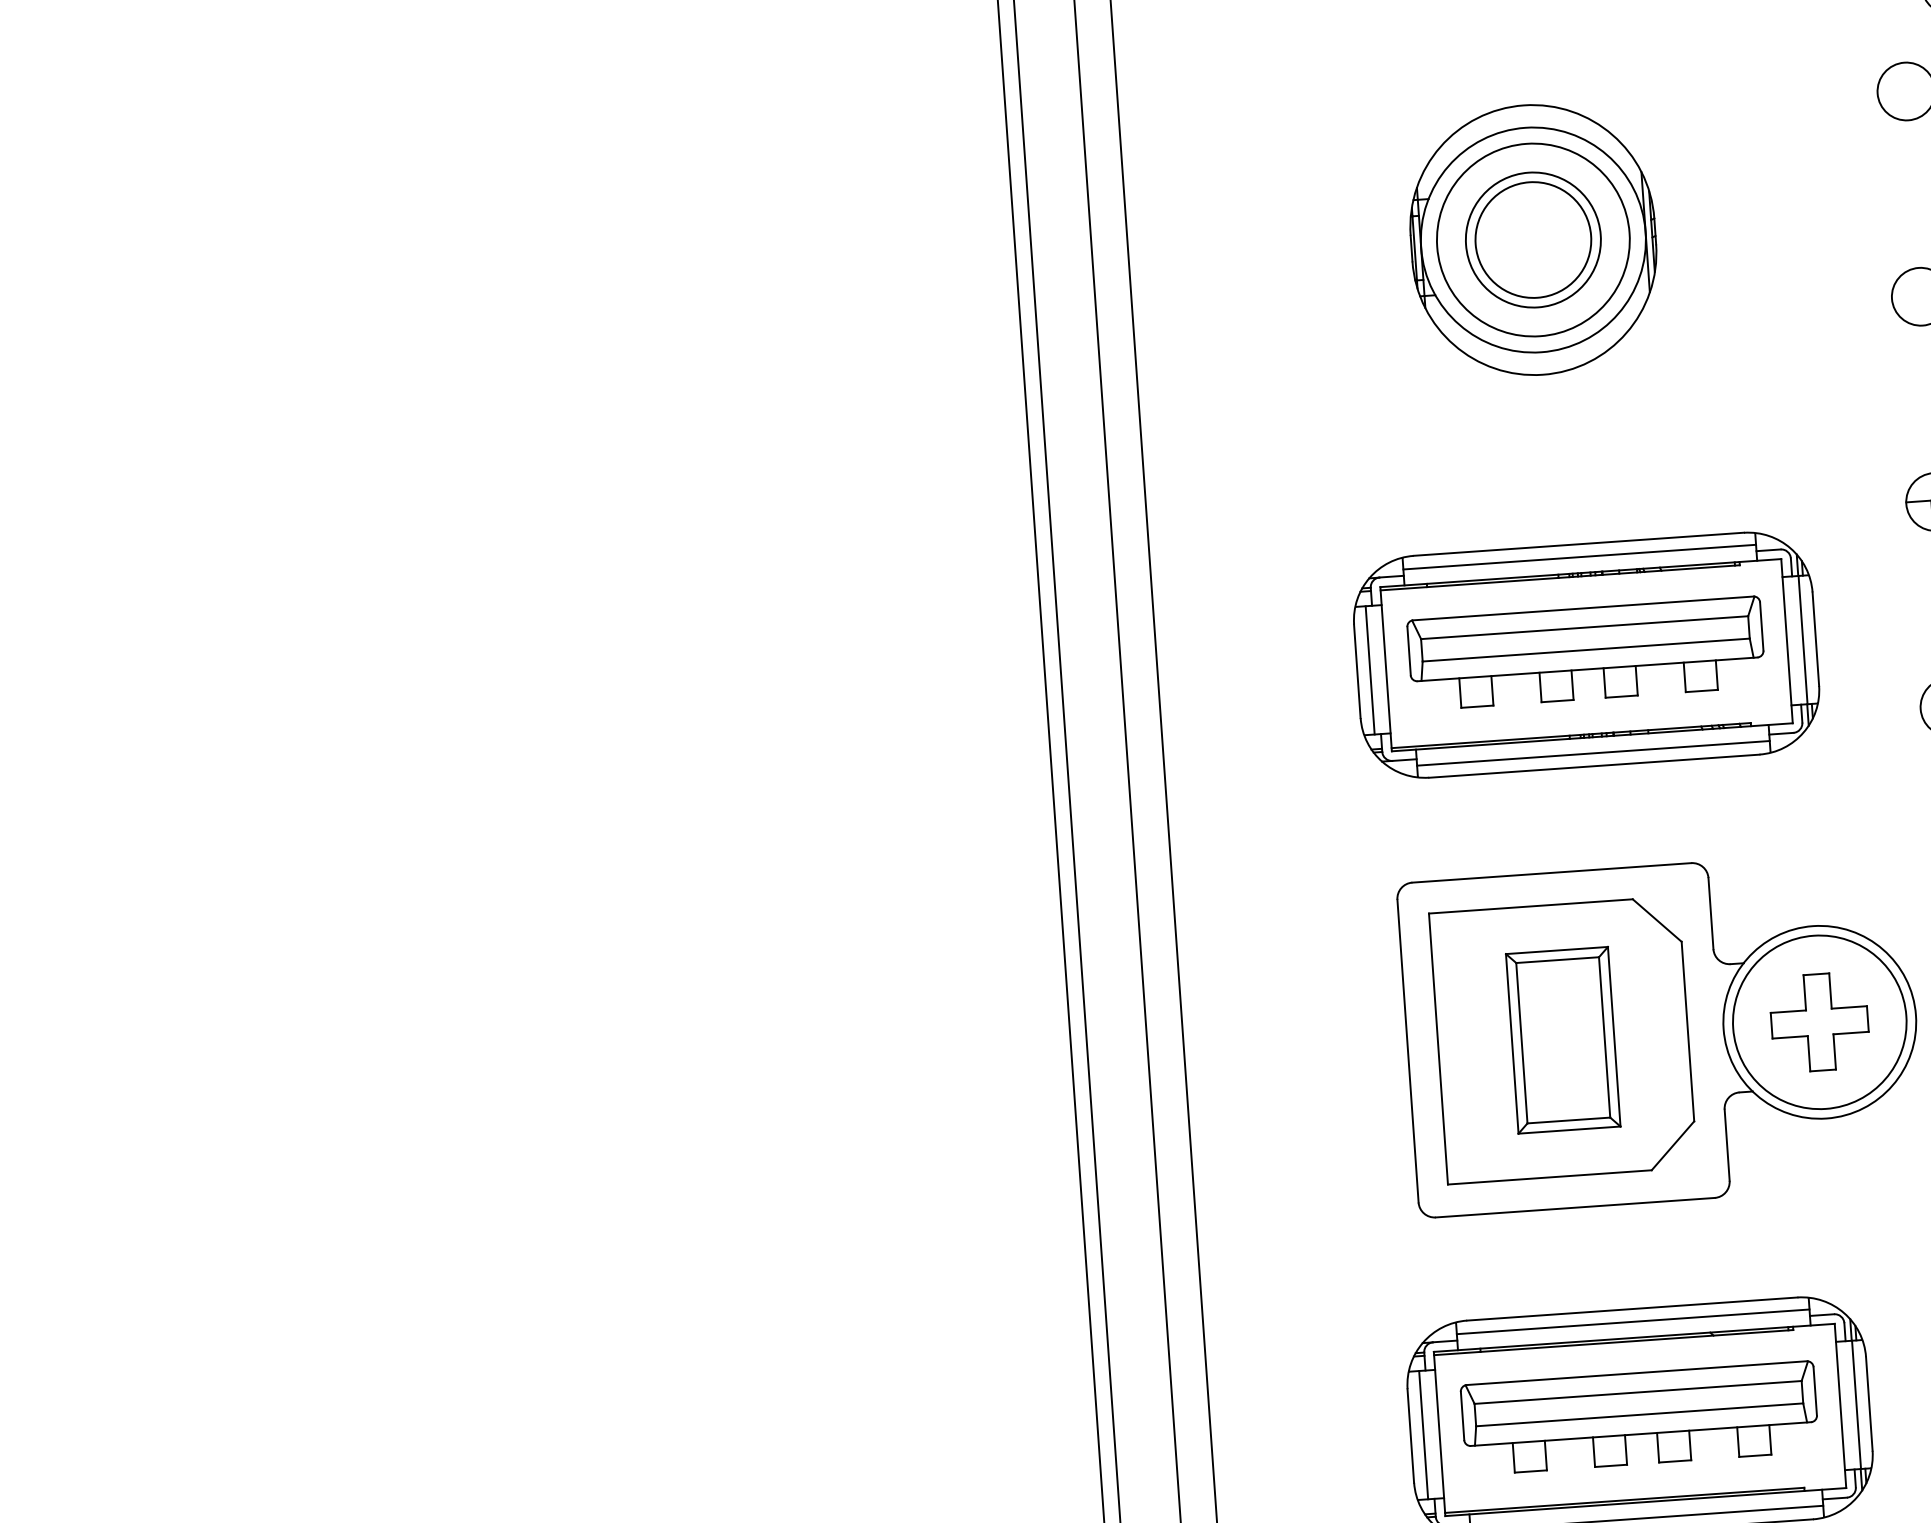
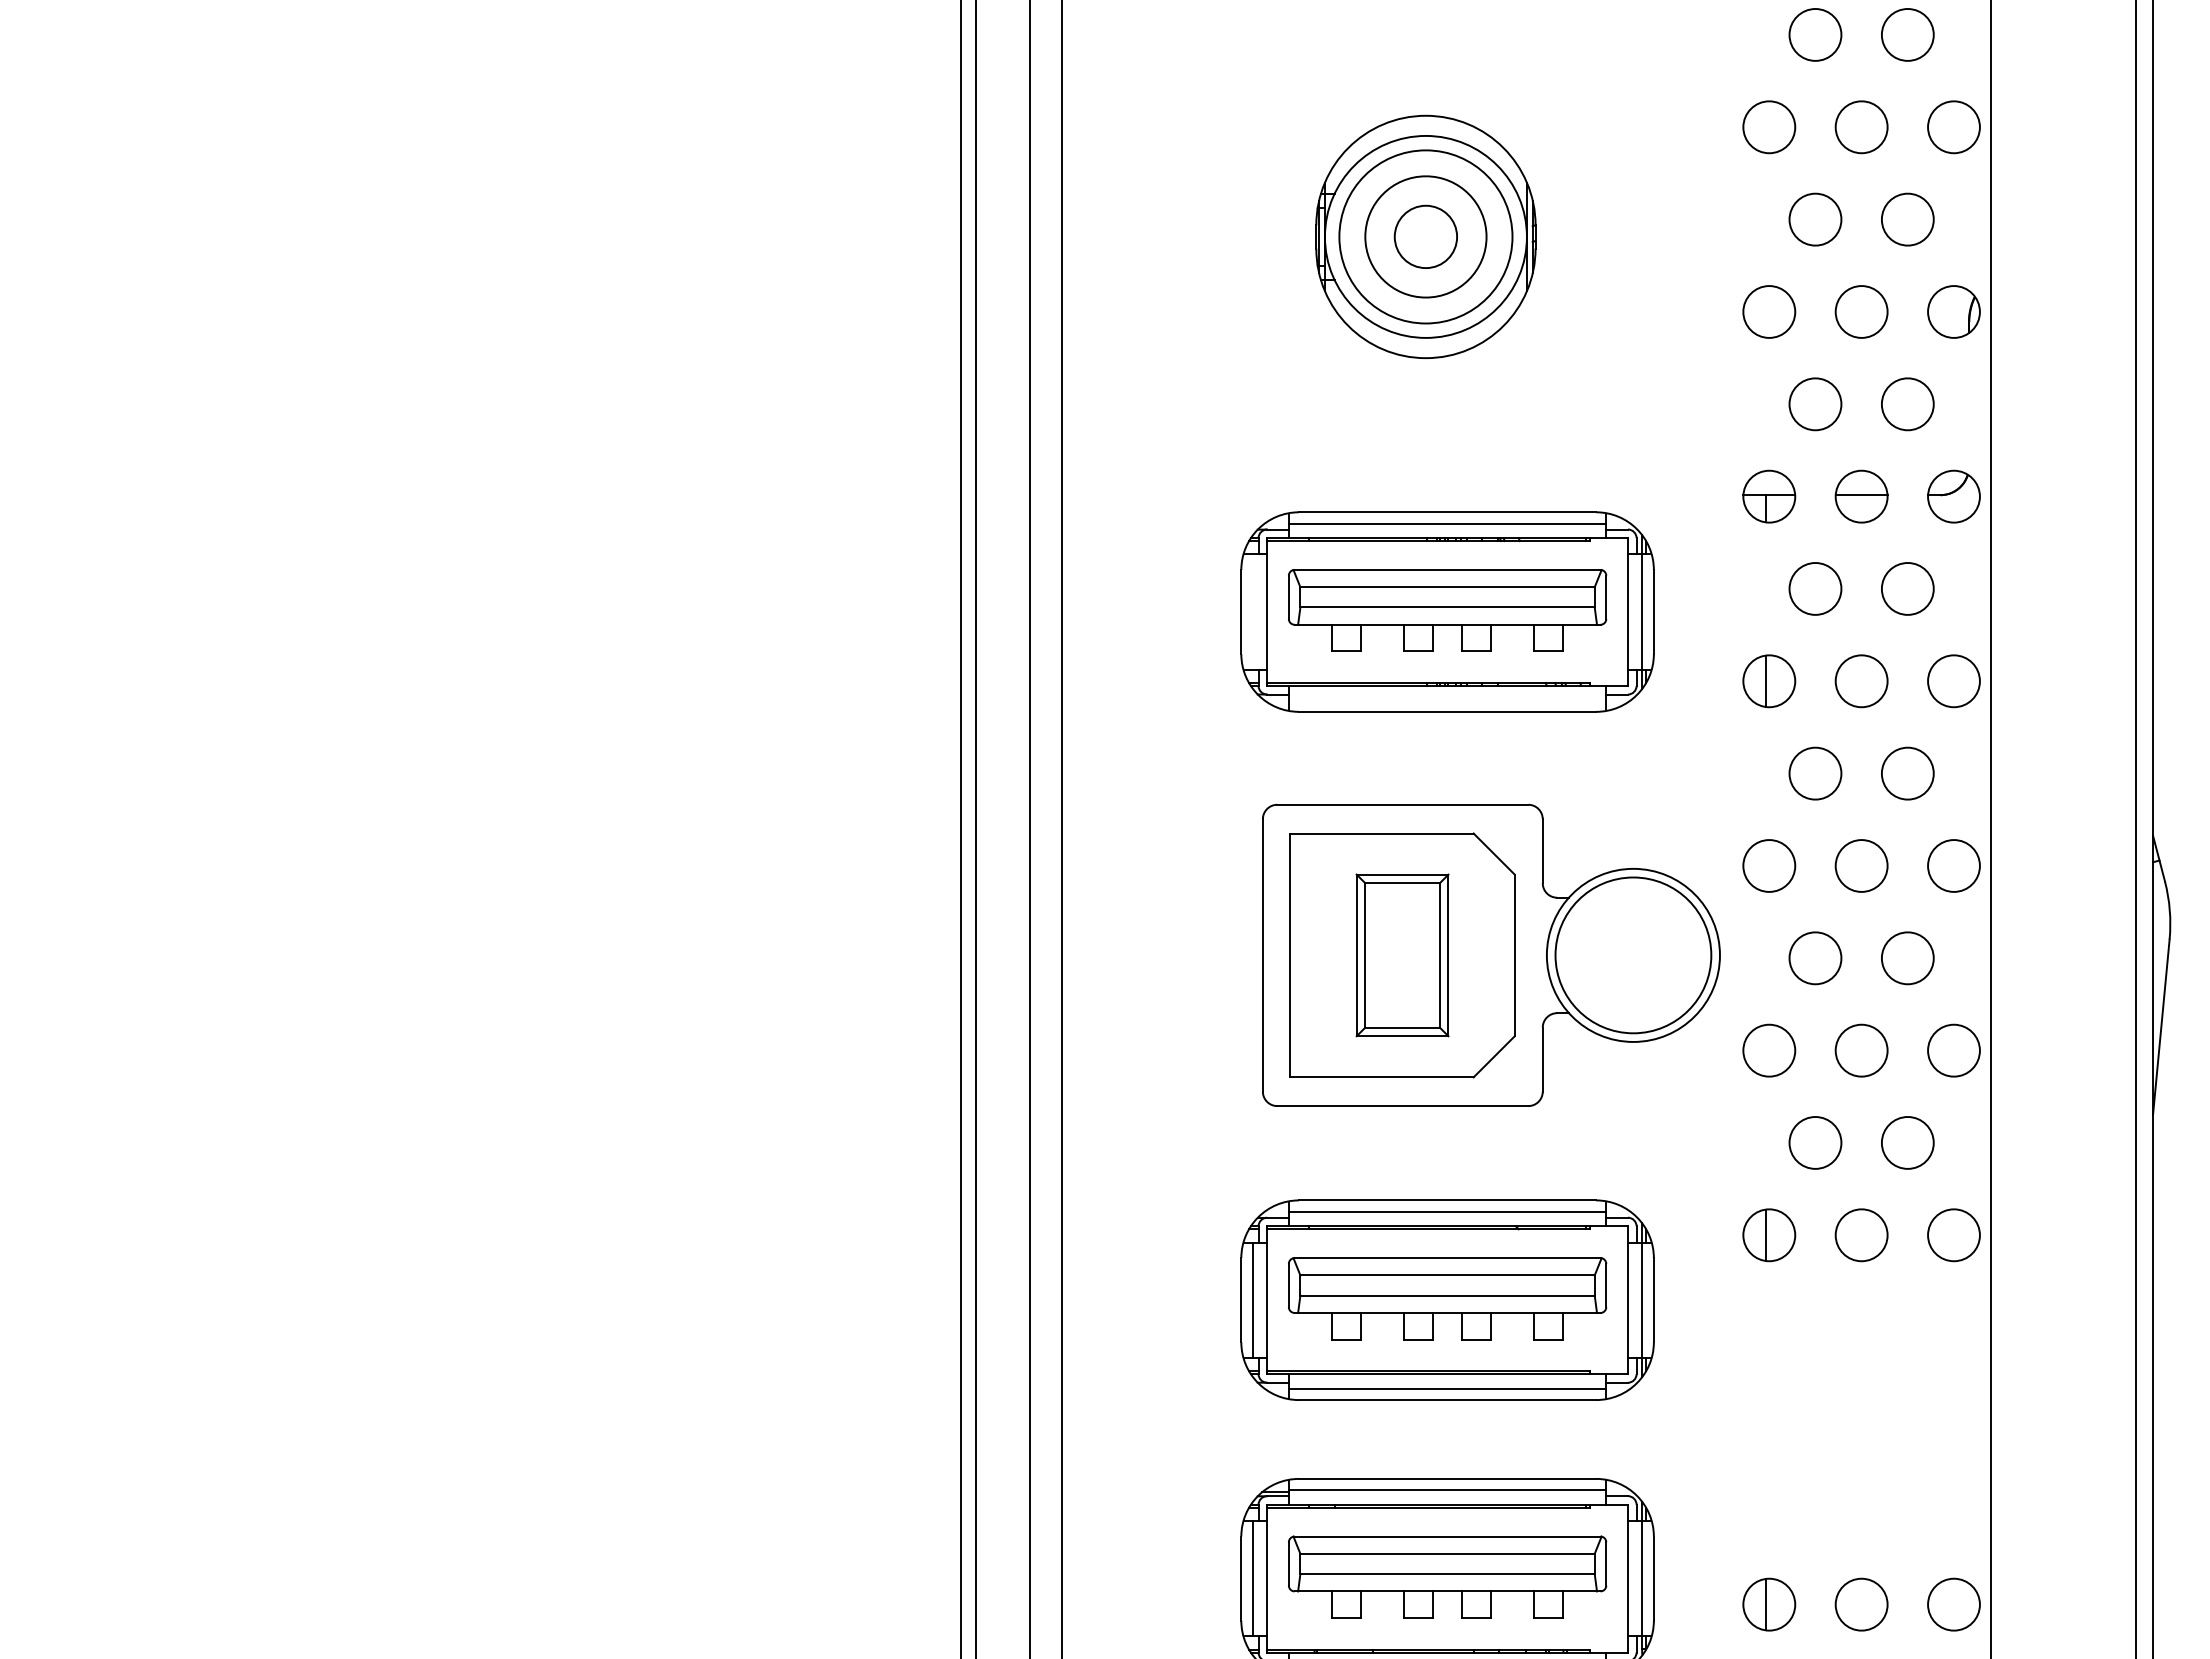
circle: (1532, 239) -> (1425, 236), size x0.6
line: (1369, 669) -> (1252, 611), removed
line: (1593, 753) -> (1447, 700), removed
part: (1819, 1022) -> (1633, 955), removed

